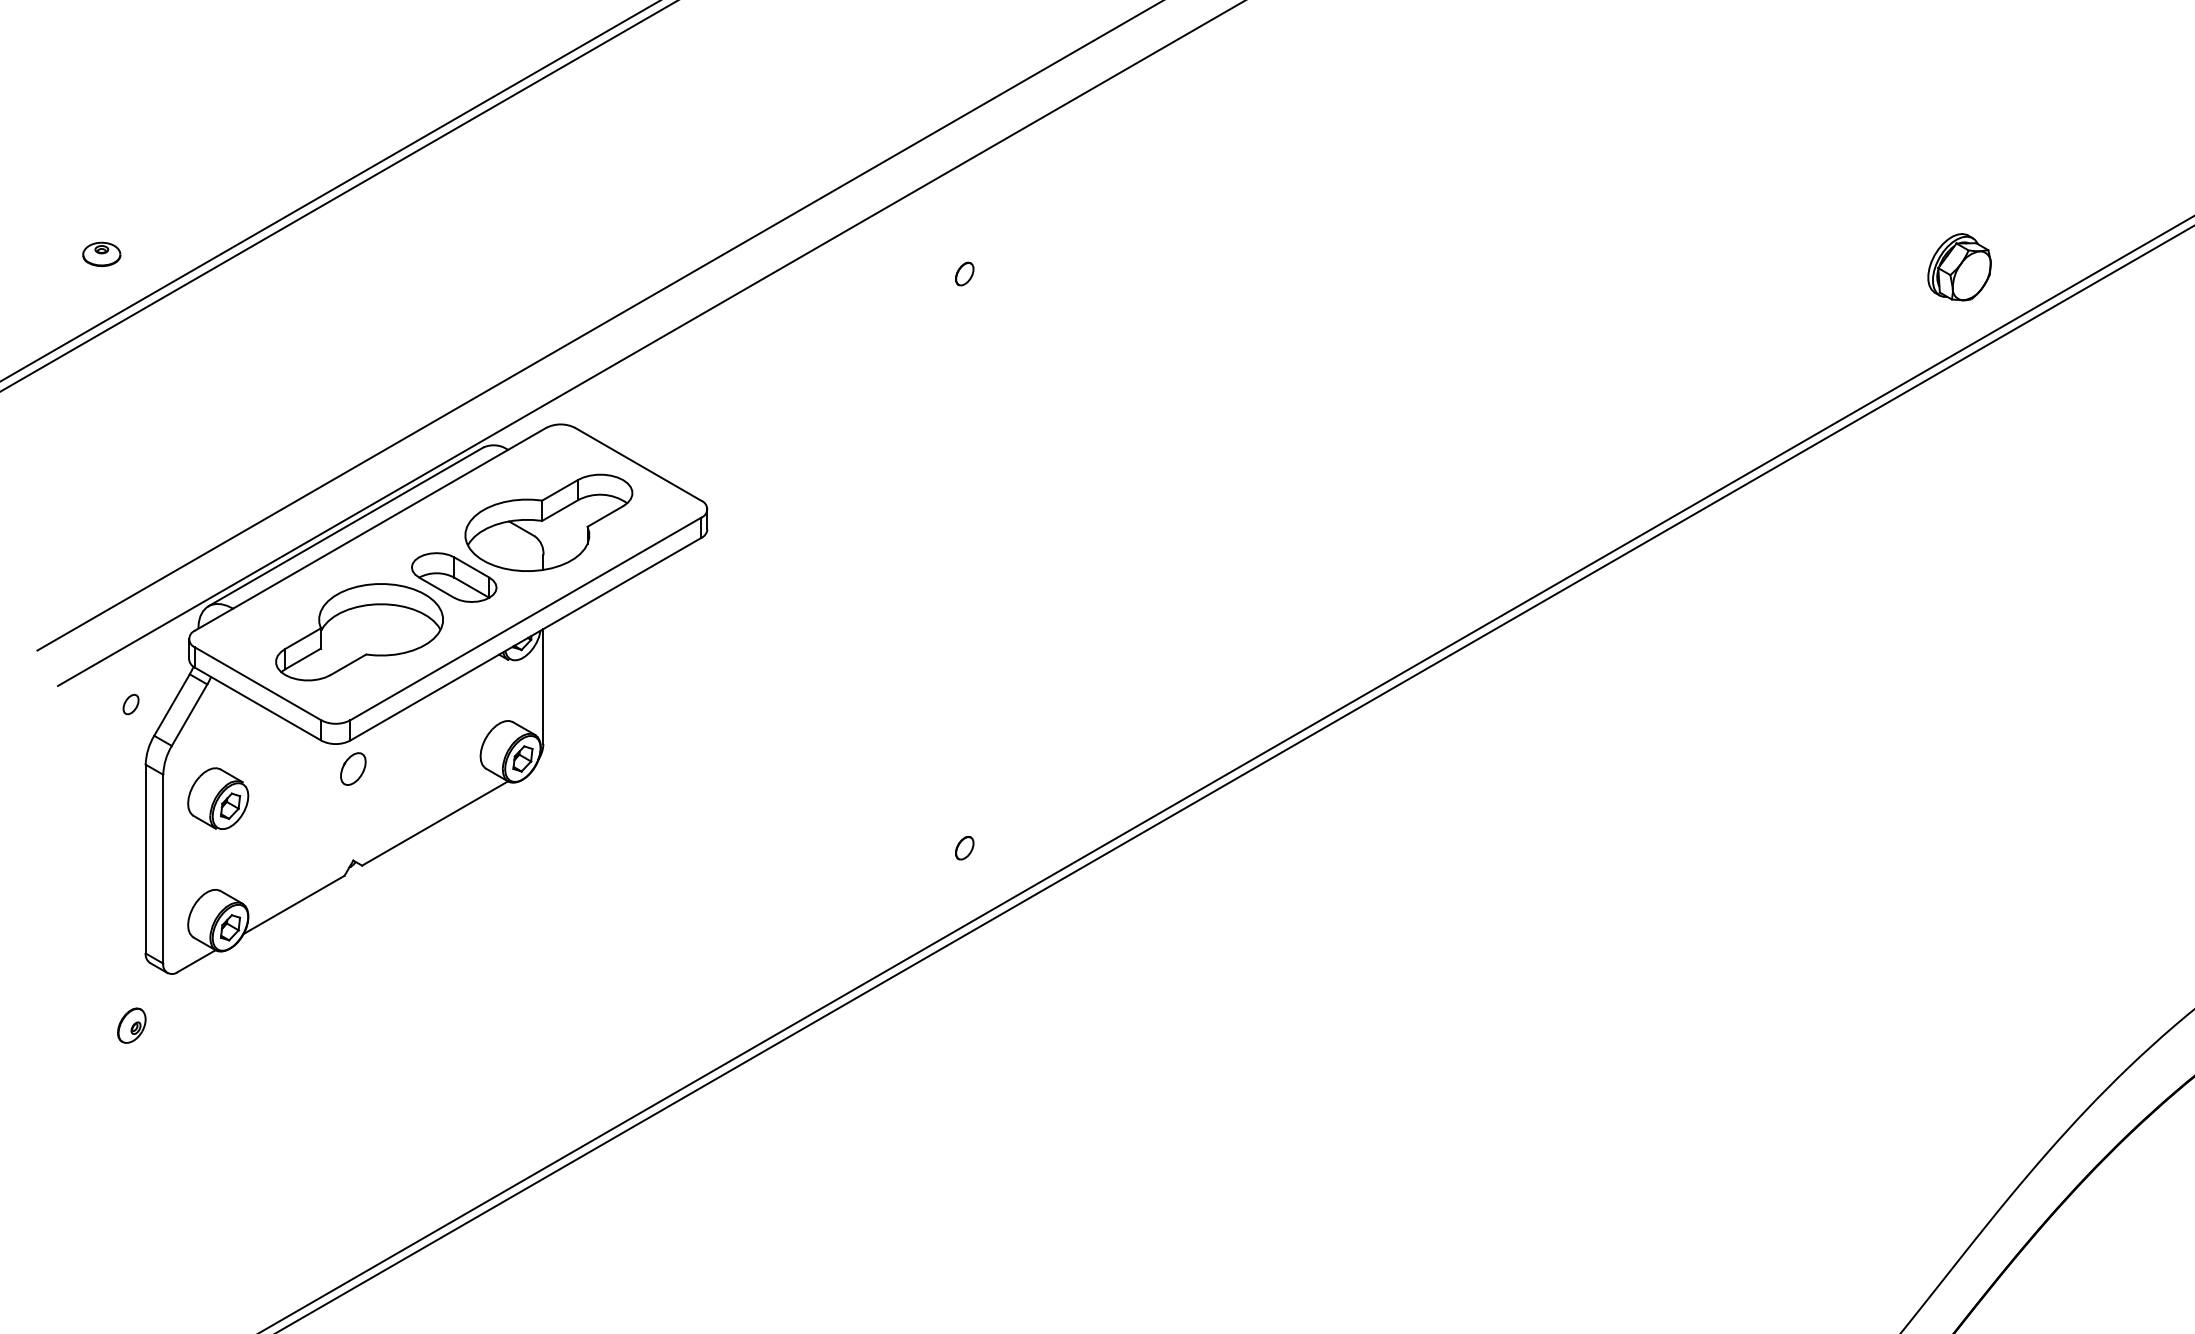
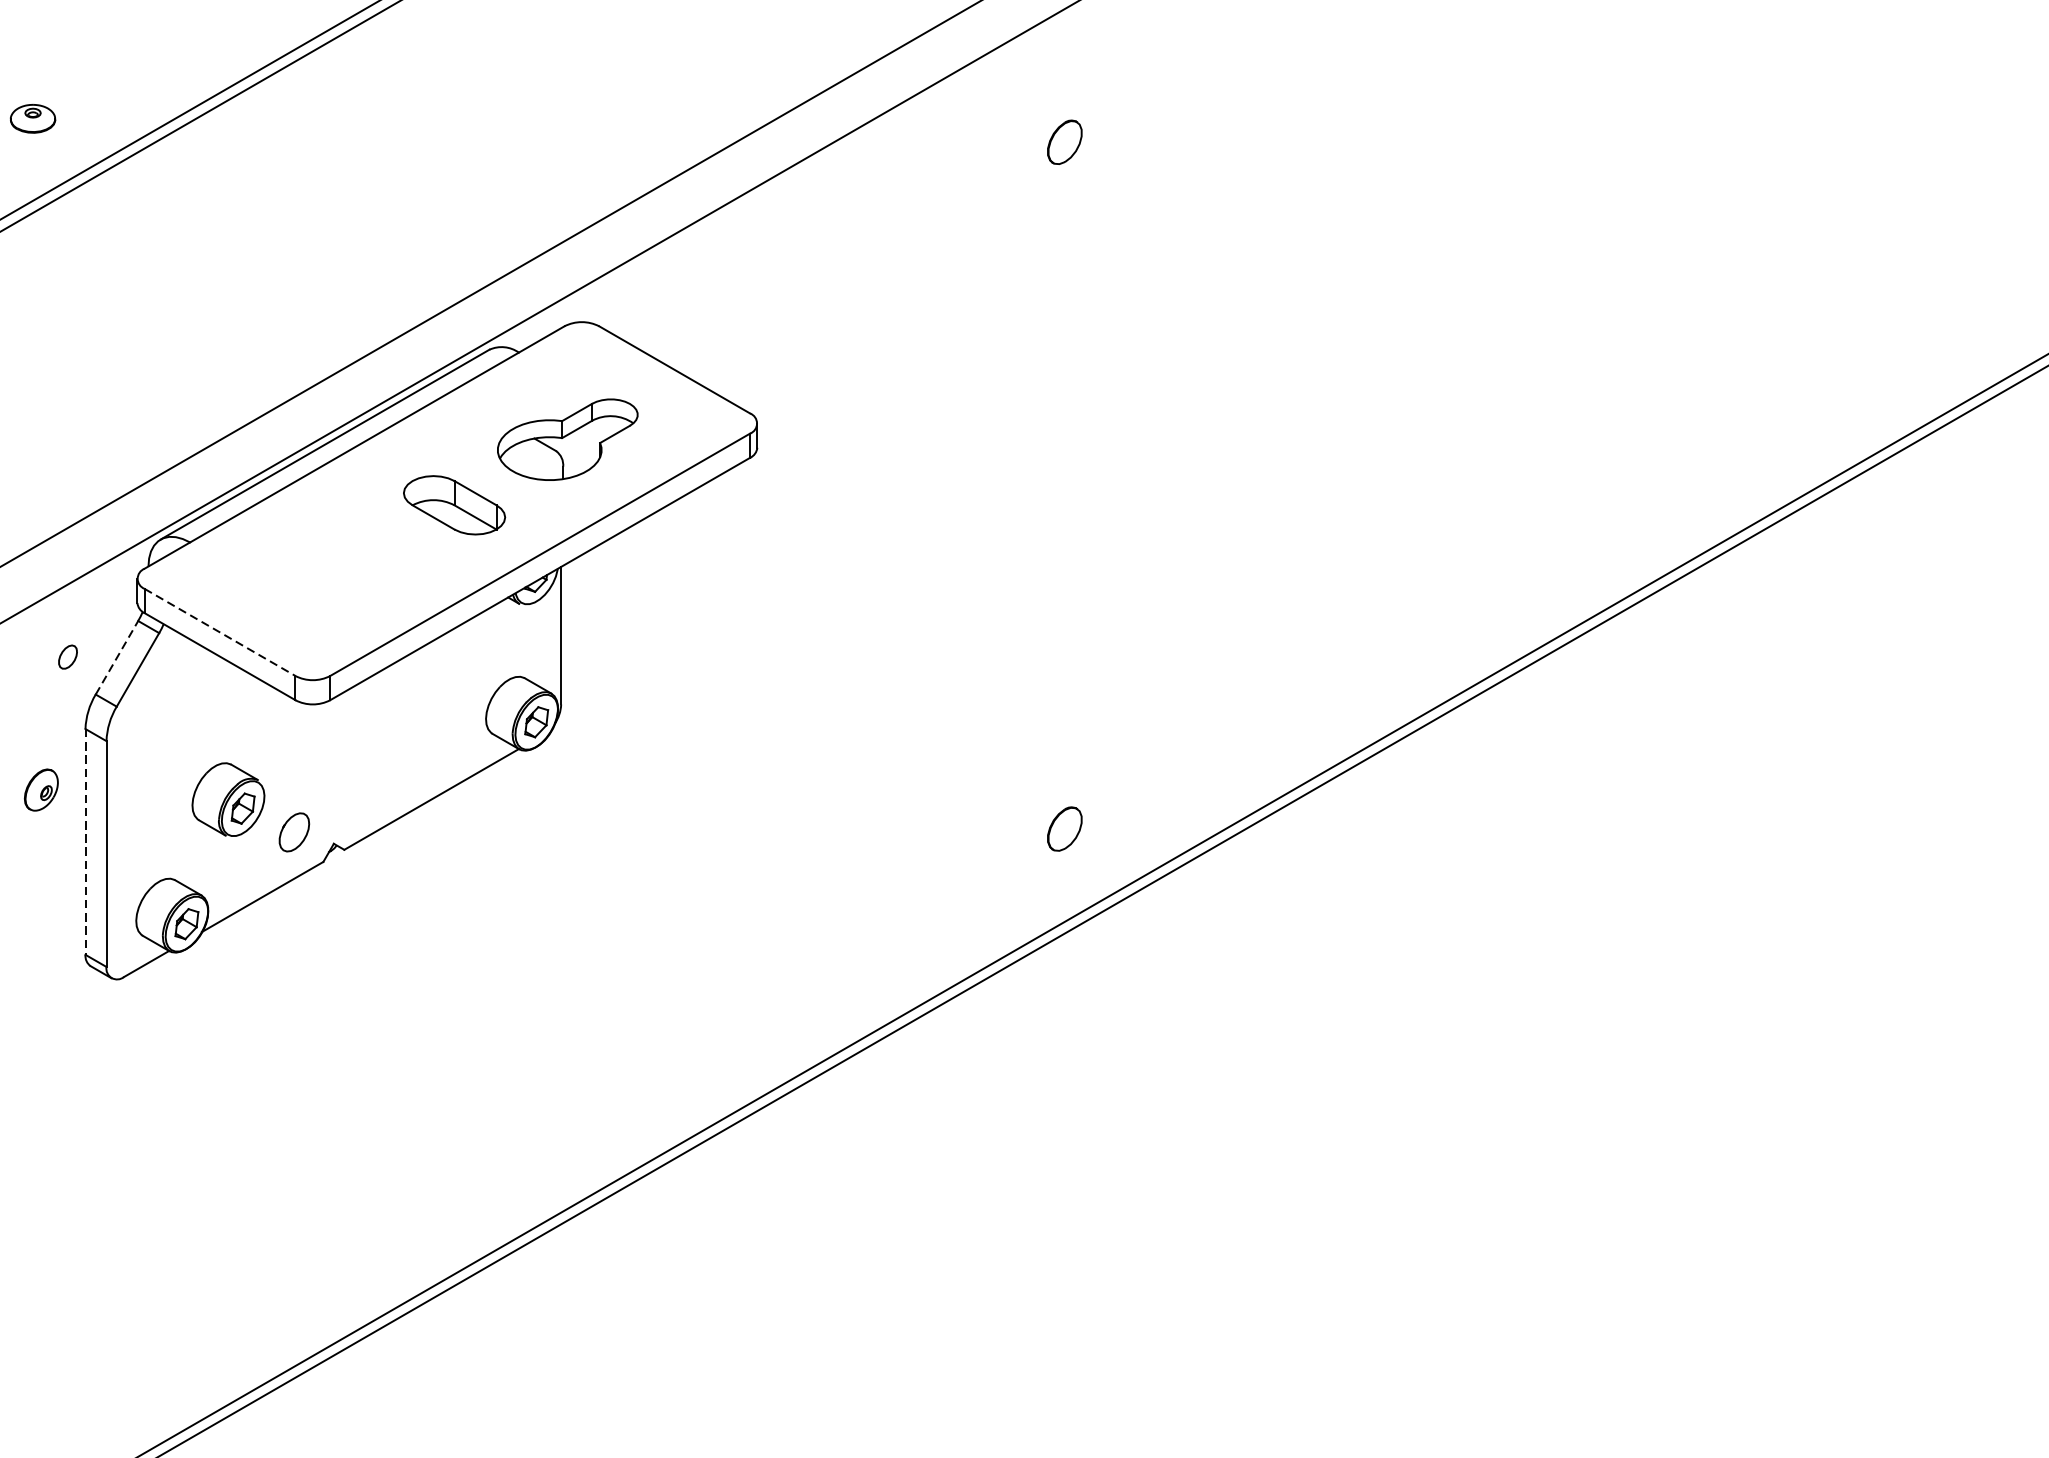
part: (964, 273) -> (1064, 141), size x1.6
part: (548, 522) -> (567, 439), size x0.7
part: (359, 632) -> (341, 570), removed
line: (258, 683) -> (220, 631), solid -> dashed
line: (172, 705) -> (117, 658), solid -> dashed
part: (353, 768) -> (294, 831), moved
part: (218, 798) -> (228, 799), moved
part: (964, 847) -> (1064, 828), size x1.6
line: (145, 859) -> (85, 842), solid -> dashed
part: (131, 1025) -> (41, 789), moved

